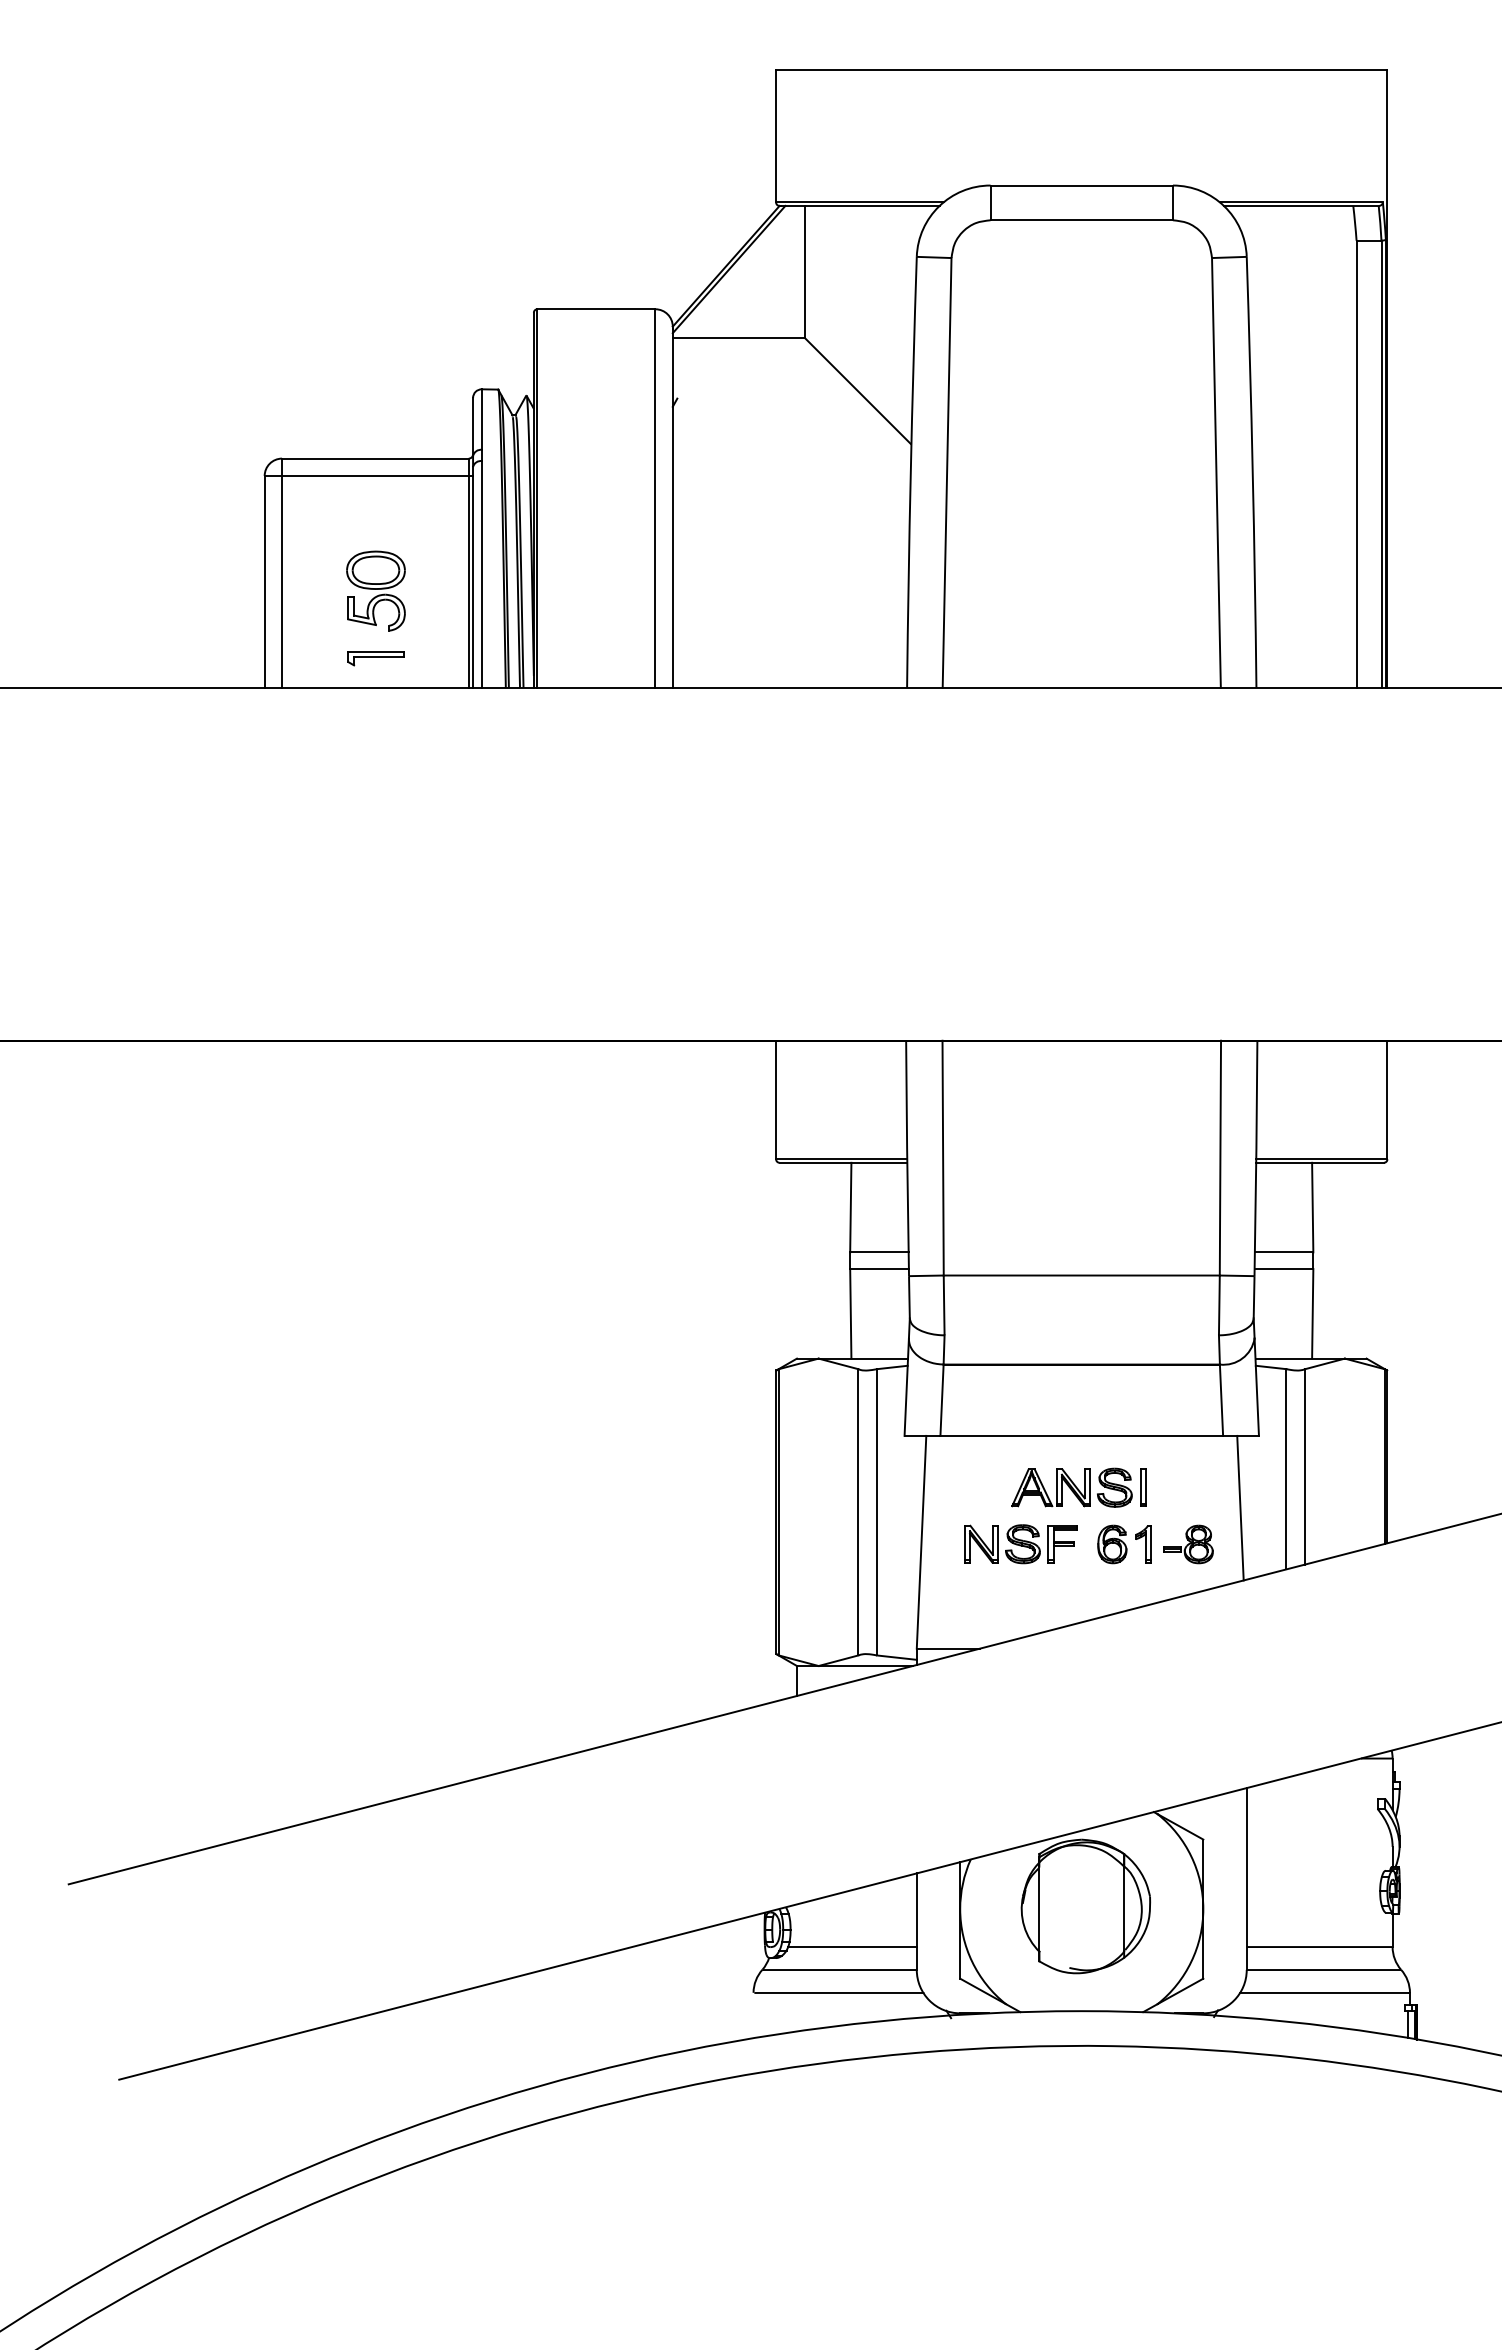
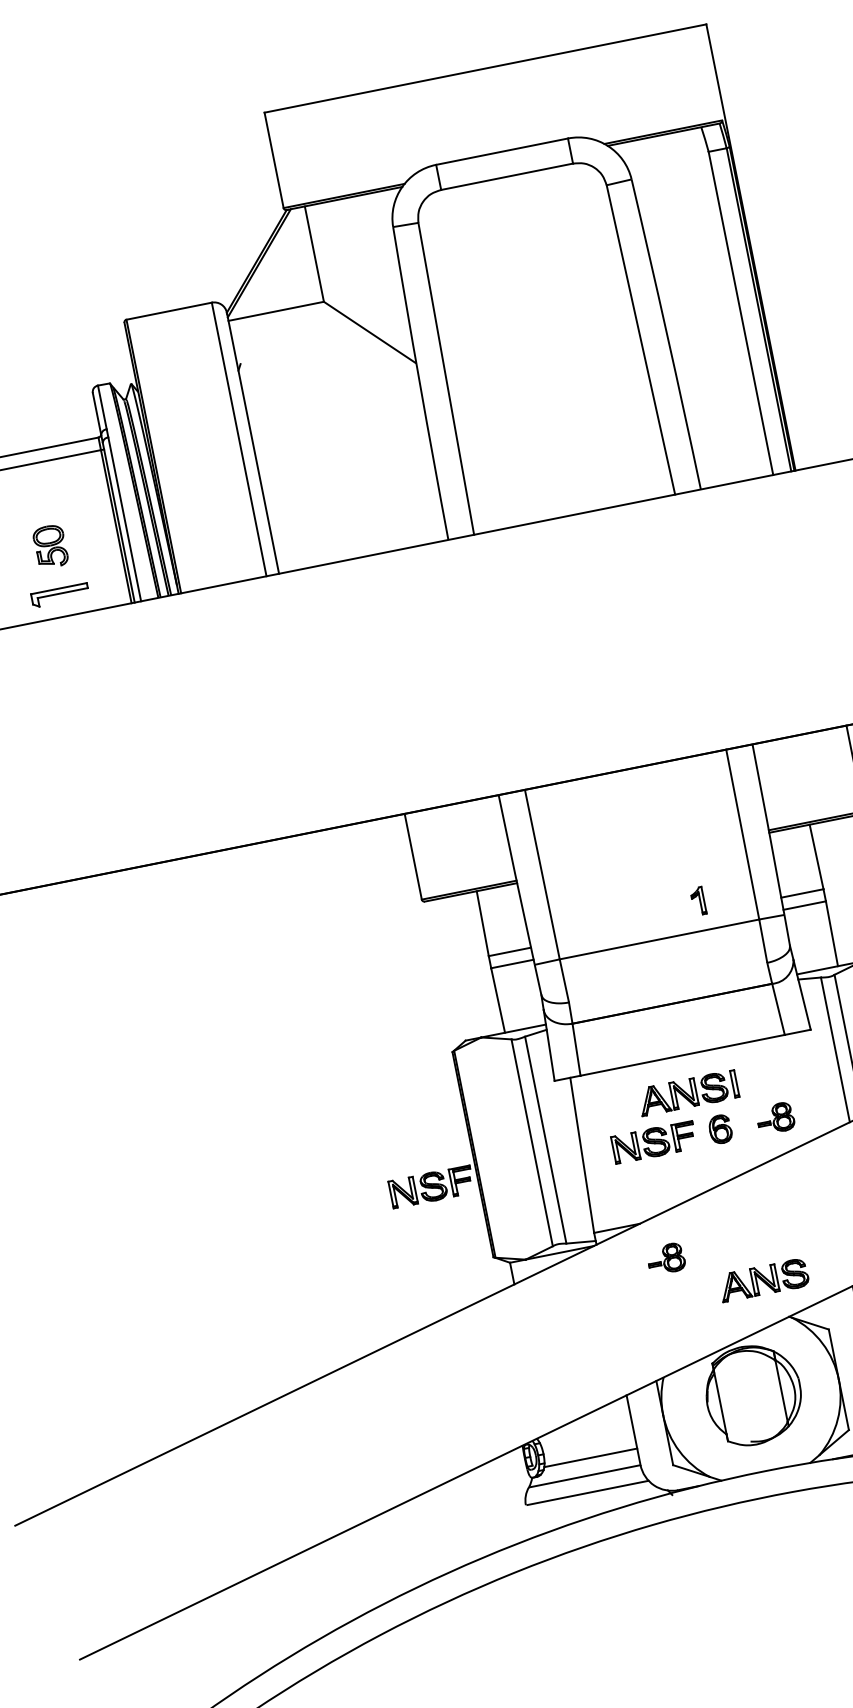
part: (375, 590) -> (50, 546), size x0.7
part: (375, 658) -> (59, 595), size x1.4
line: (1240, 1507) -> (807, 1084), removed
part: (712, 1544) -> (431, 1187), added
part: (1143, 1544) -> (698, 901), moved
part: (1005, 1702) -> (666, 1259), added
part: (1129, 1756) -> (763, 1280), added

